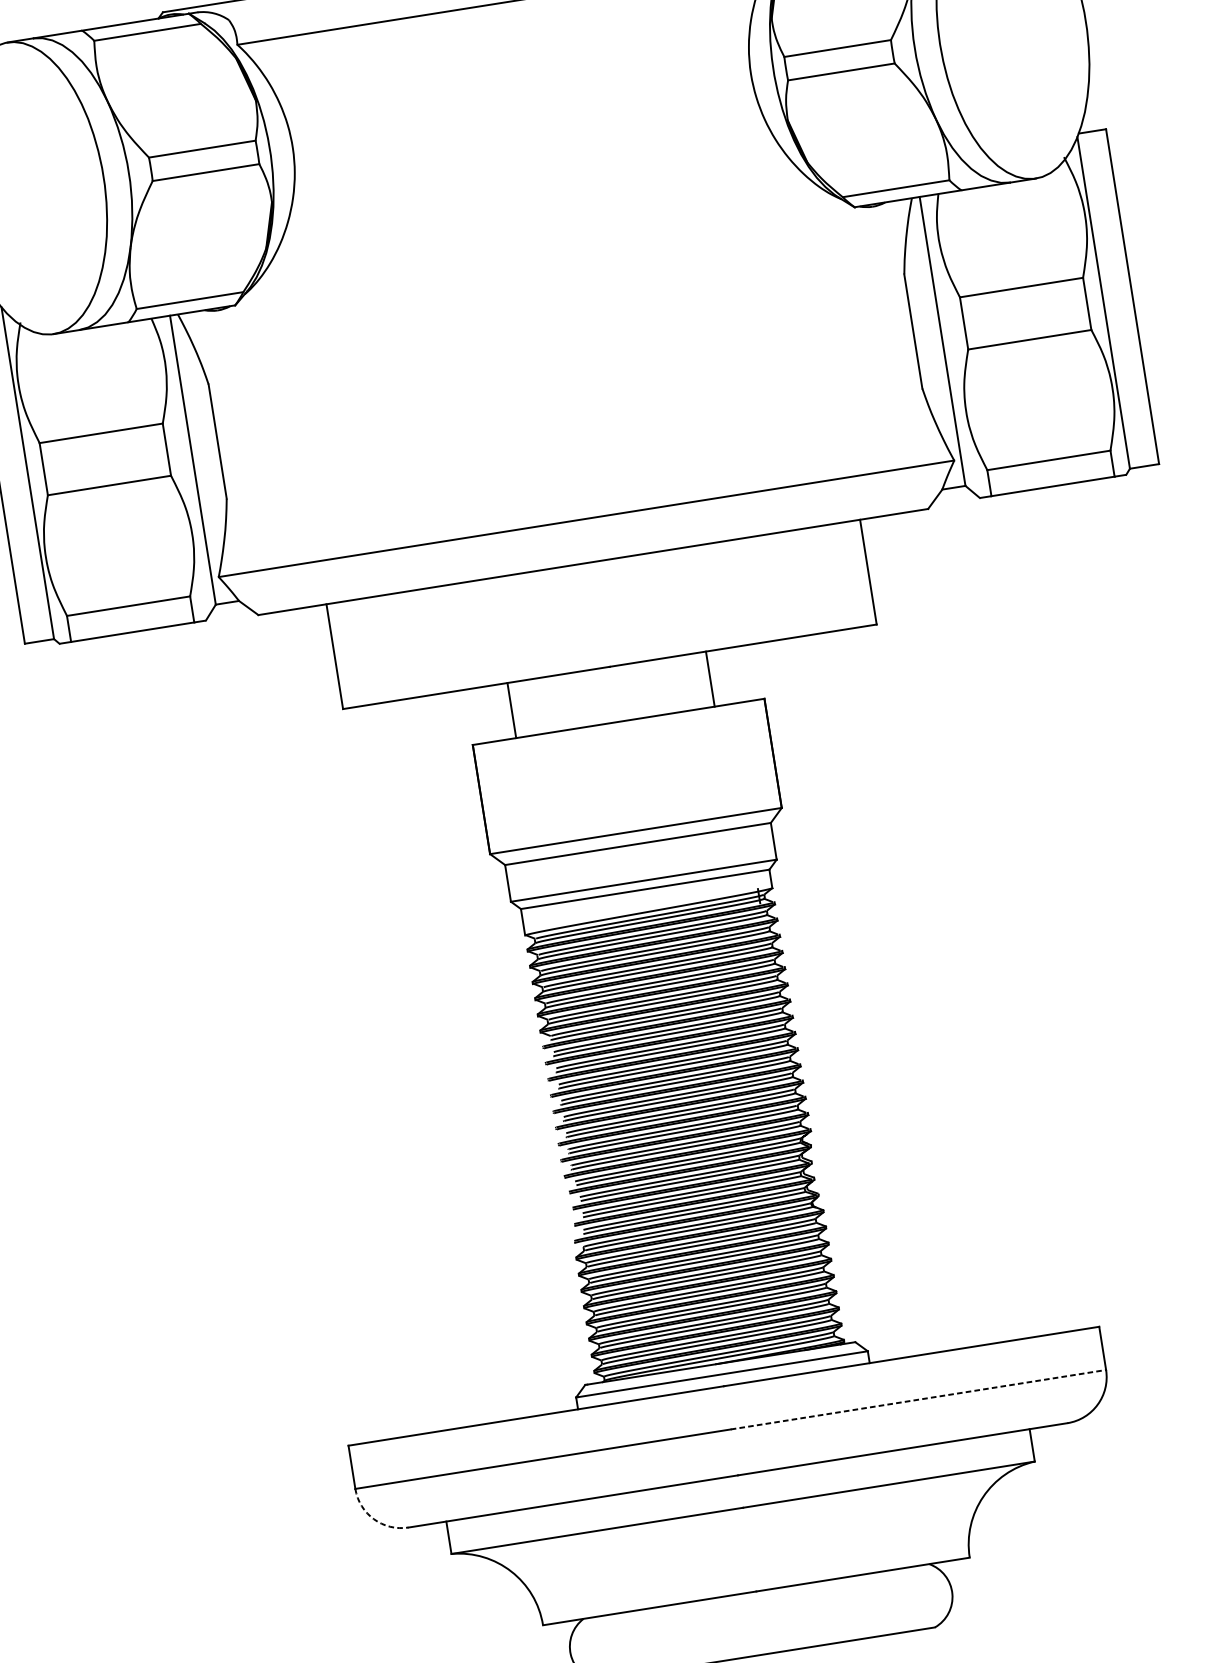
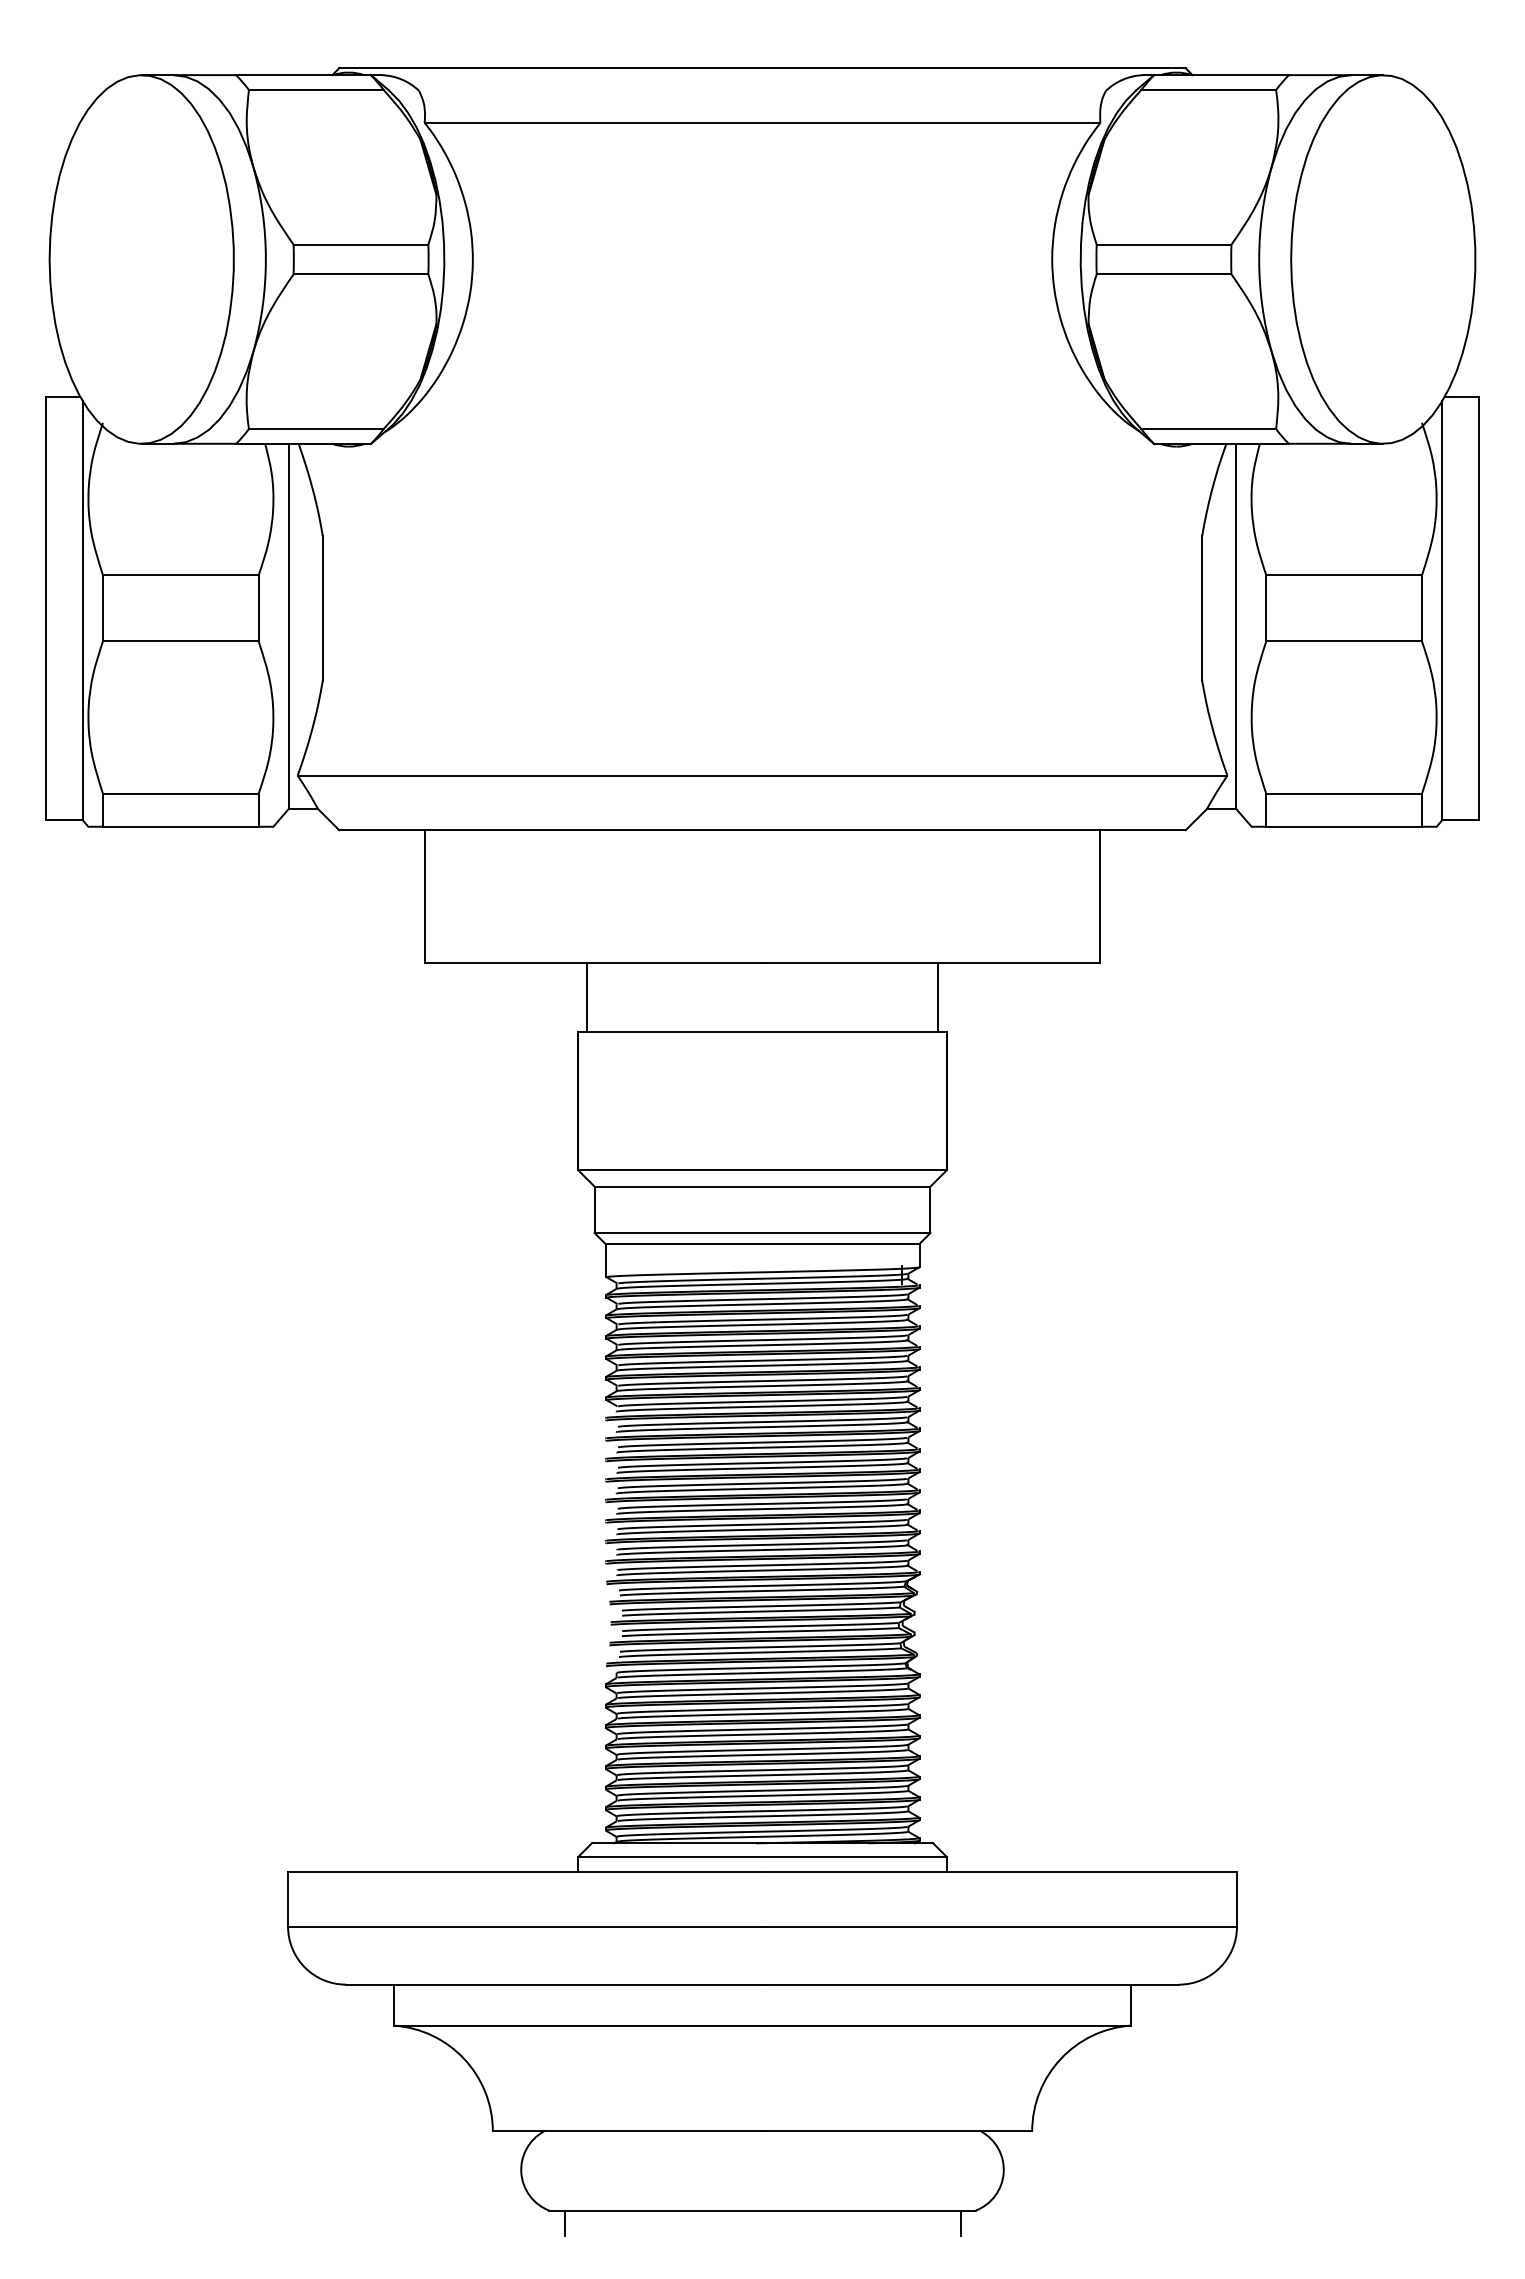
line: (710, 679) -> (937, 997), moved
line: (512, 710) -> (587, 997), moved
line: (918, 1399) -> (1000, 1926), dashed -> solid
arc: (374, 1519) -> (305, 1967), dashed -> solid
line: (924, 1639) -> (960, 2223), added

